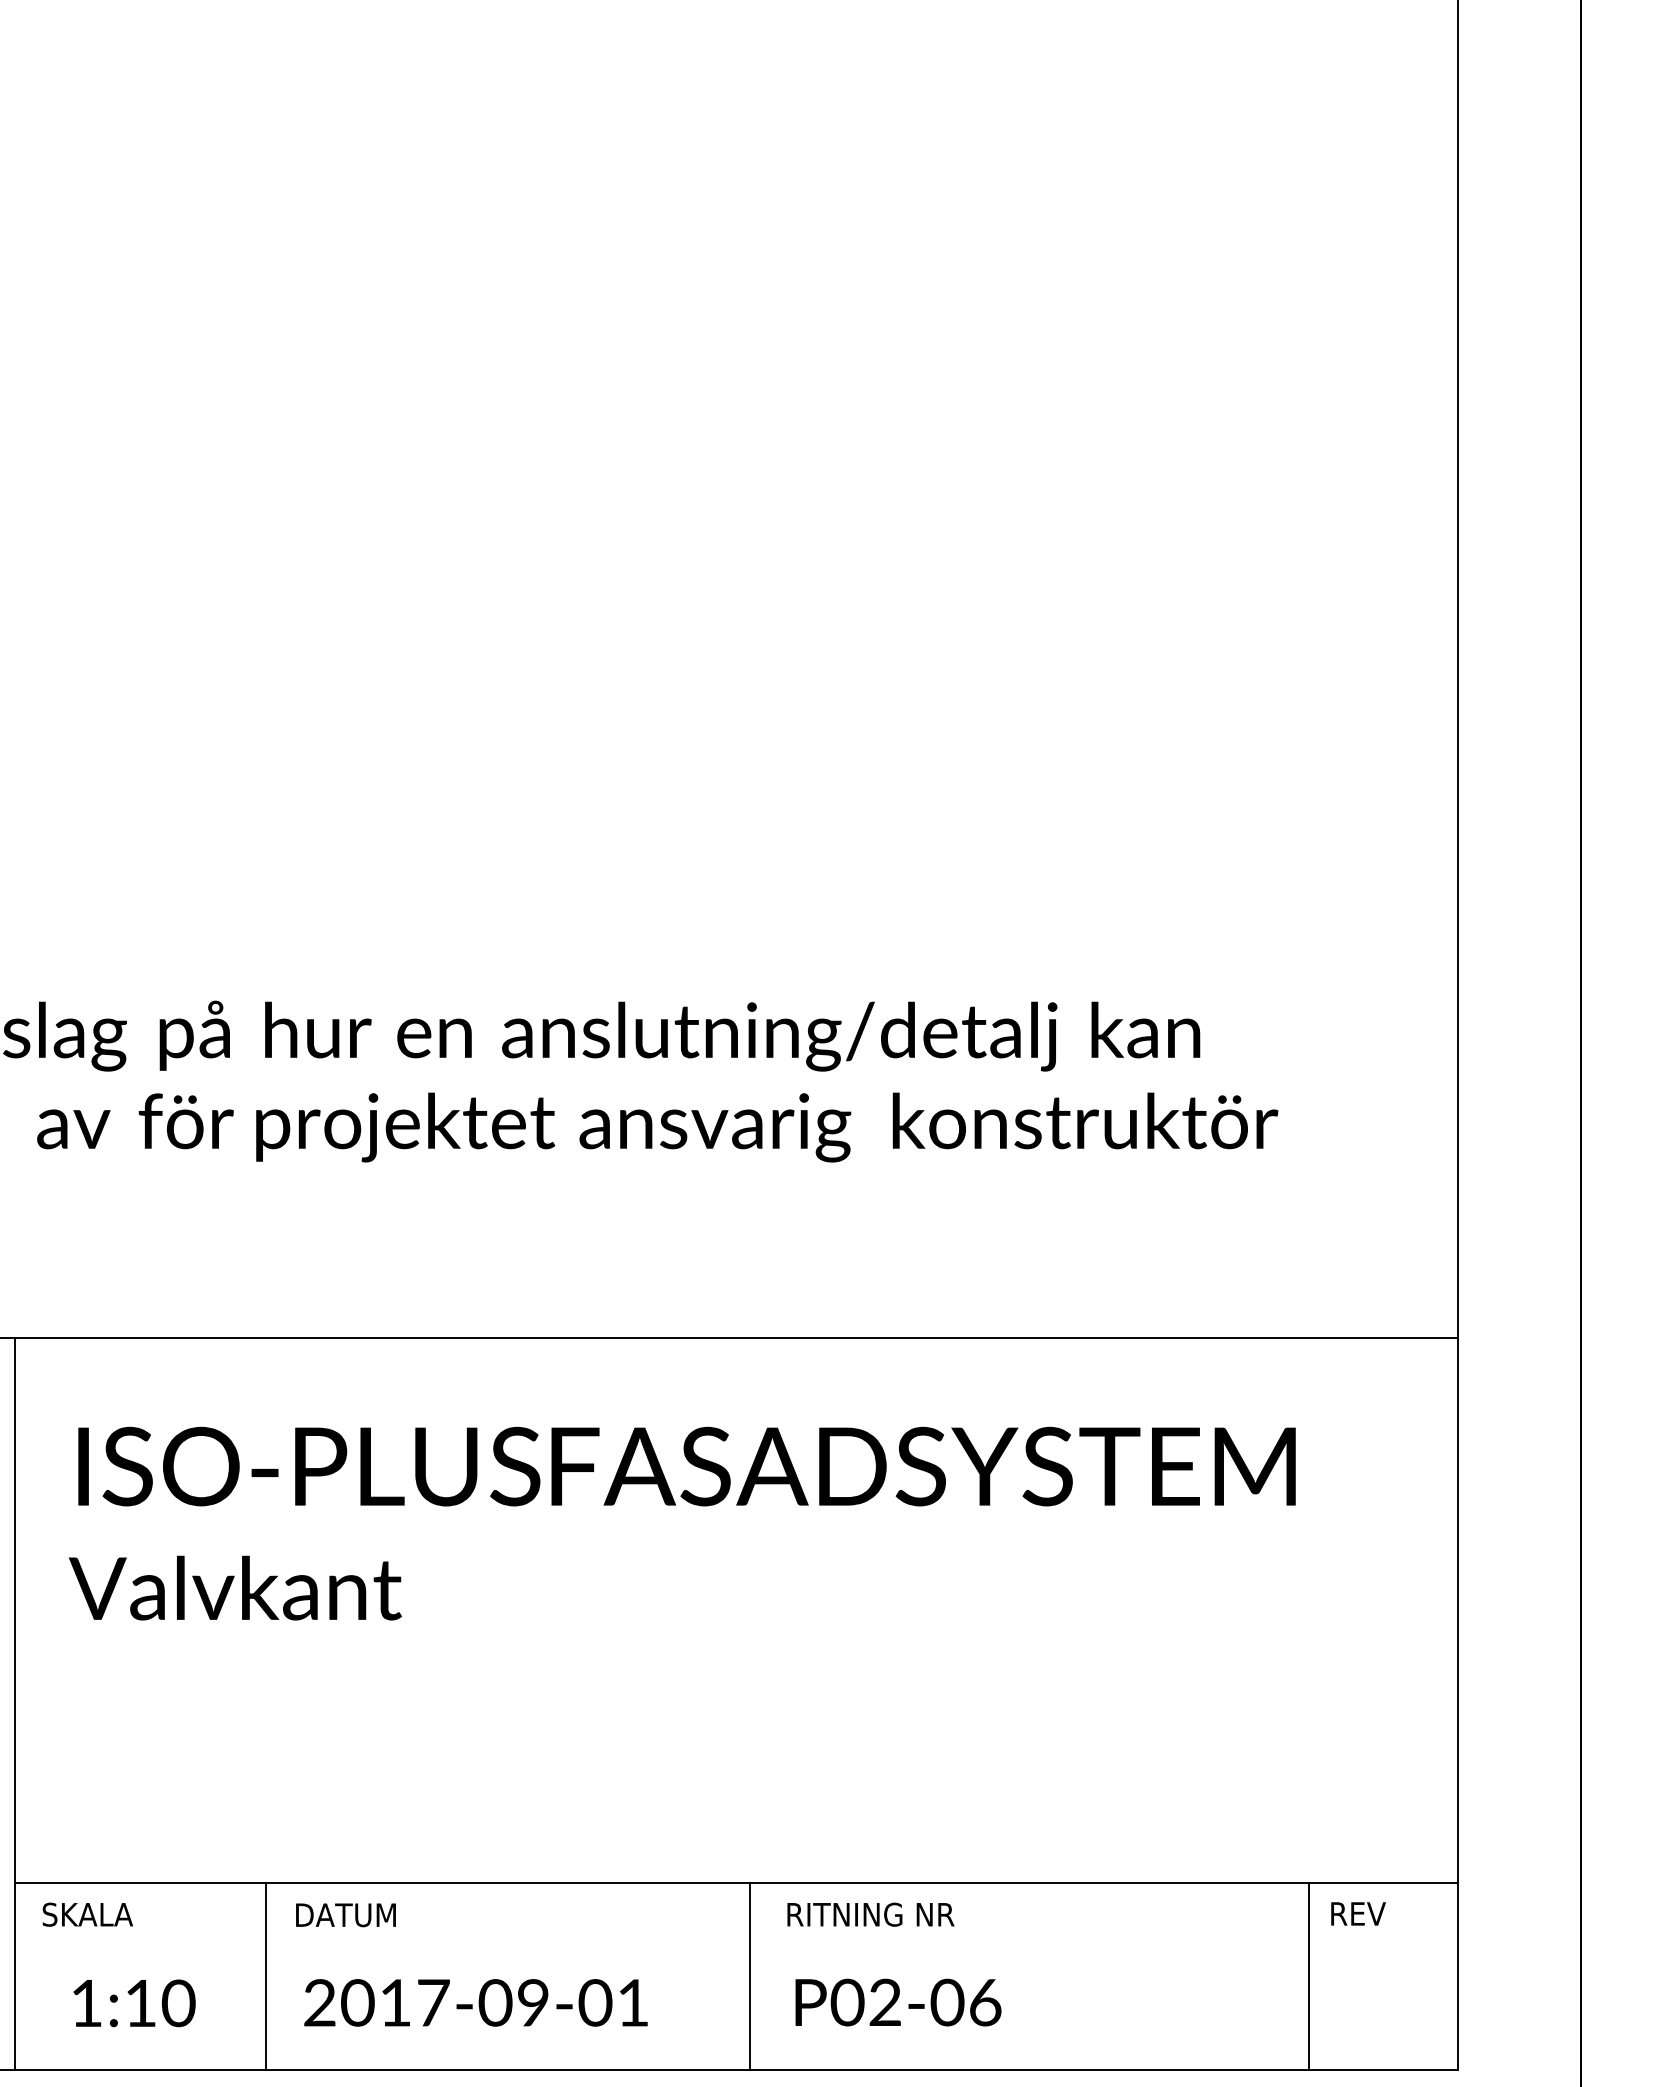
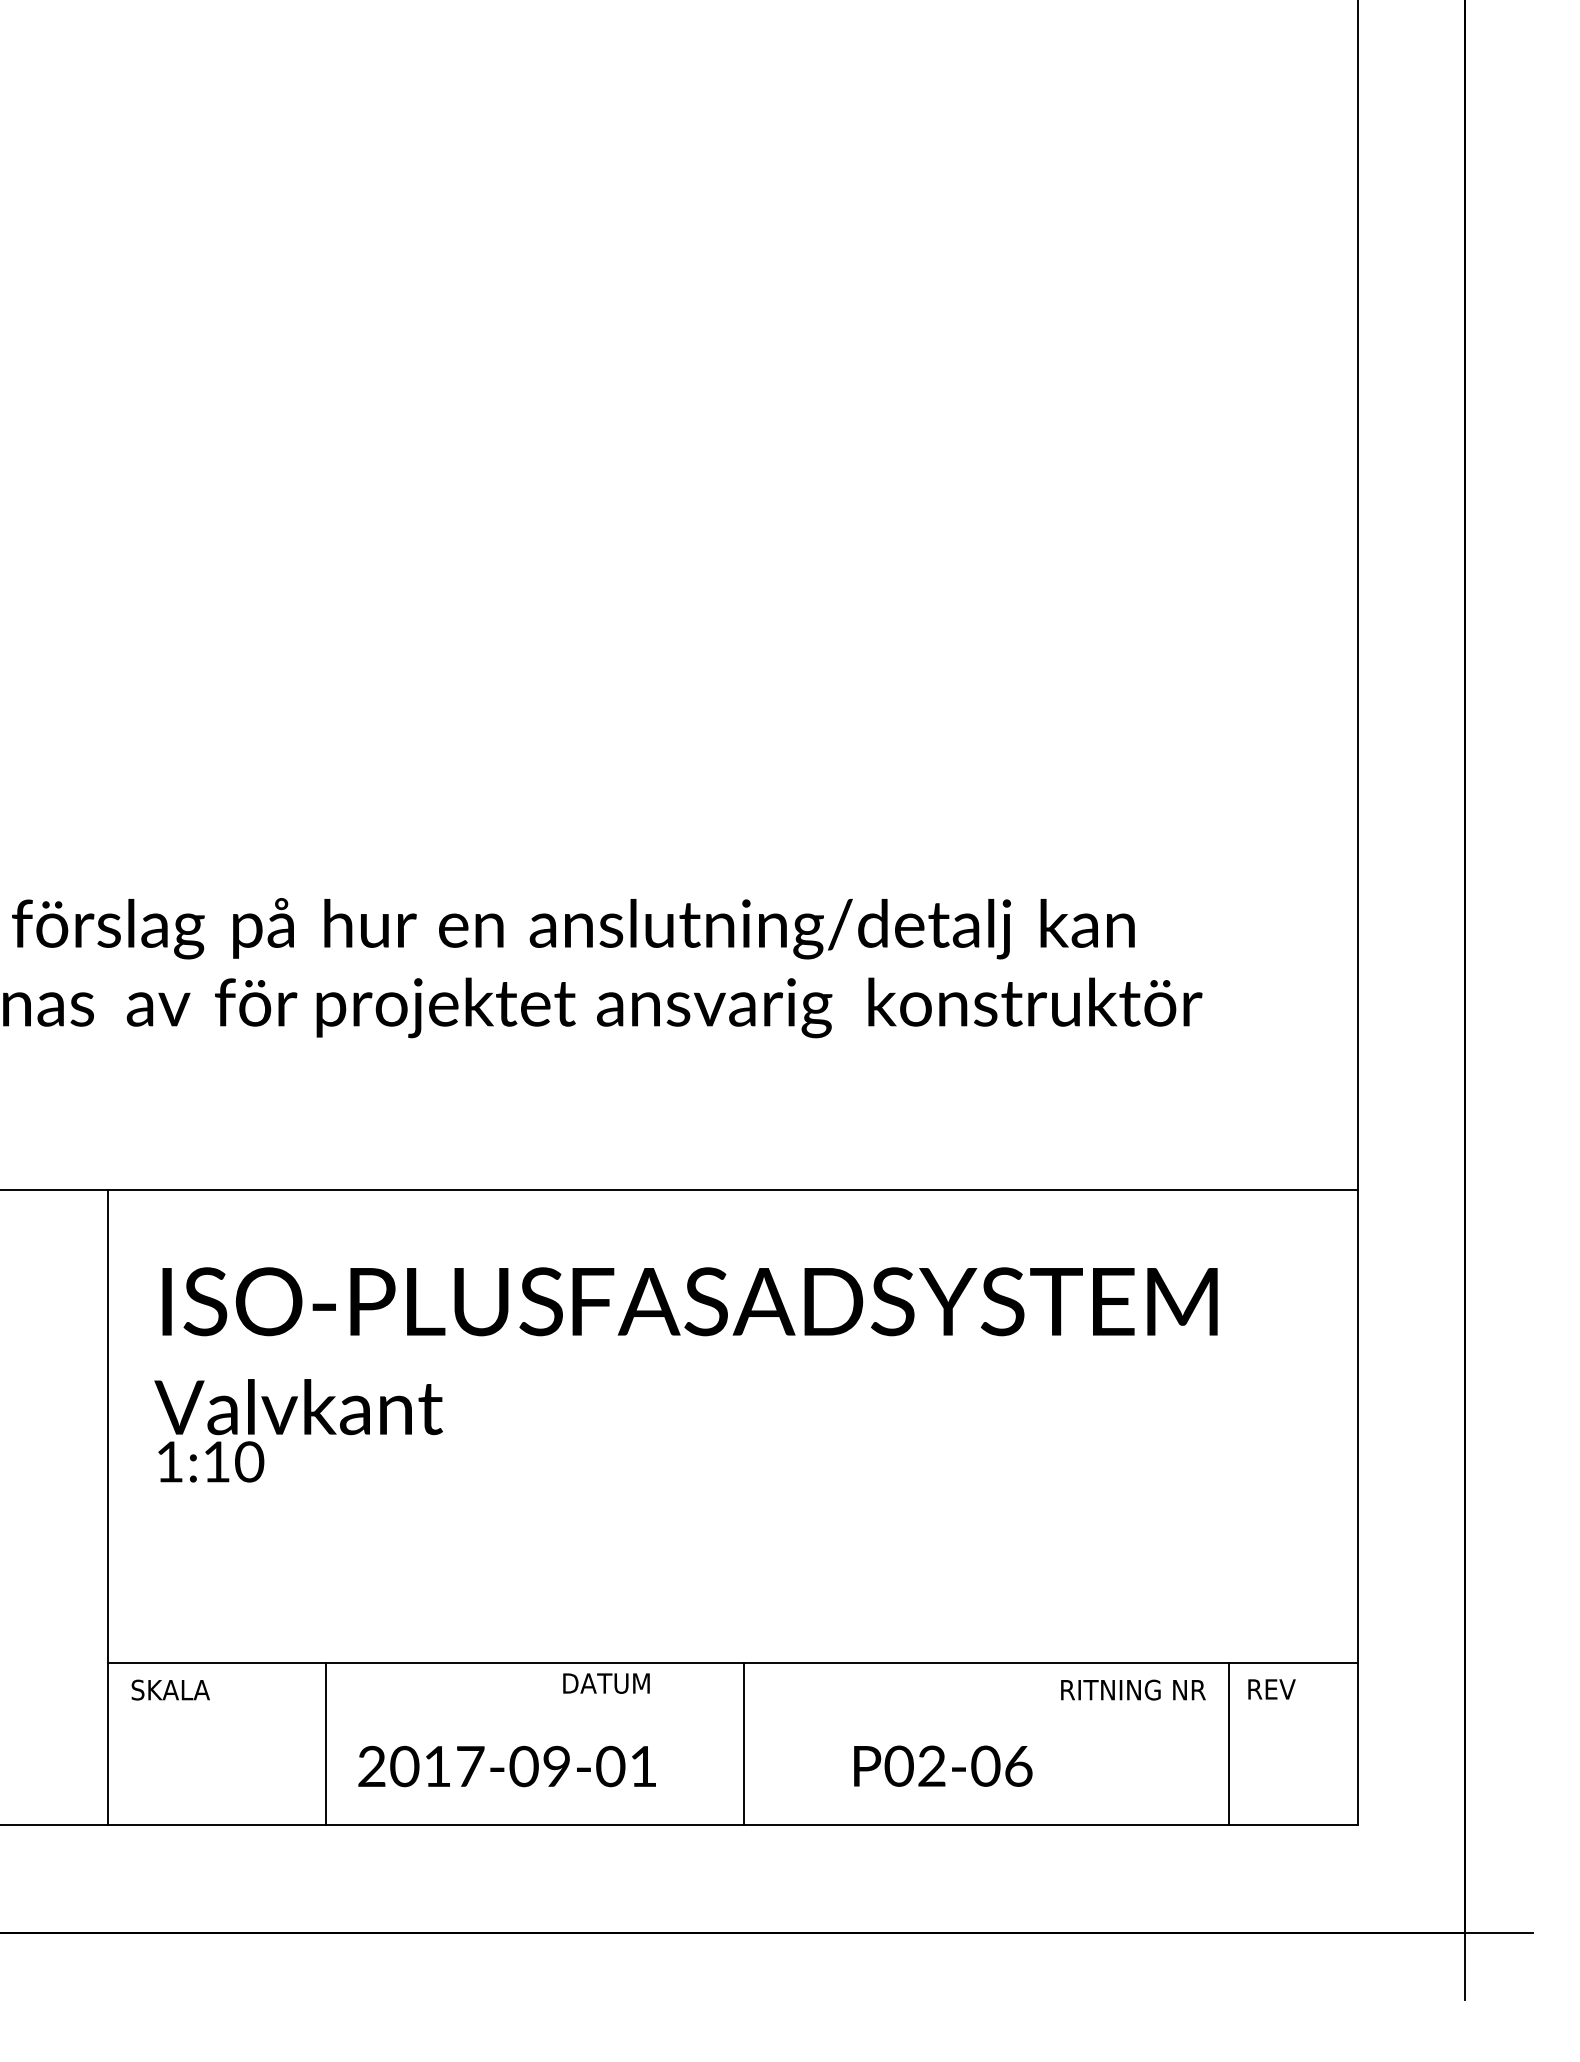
text: (870, 1914) -> (1133, 1689), moved
text: (345, 1915) -> (606, 1683), moved
text: (898, 2001) -> (943, 1765), moved
text: (134, 2002) -> (211, 1461), moved

